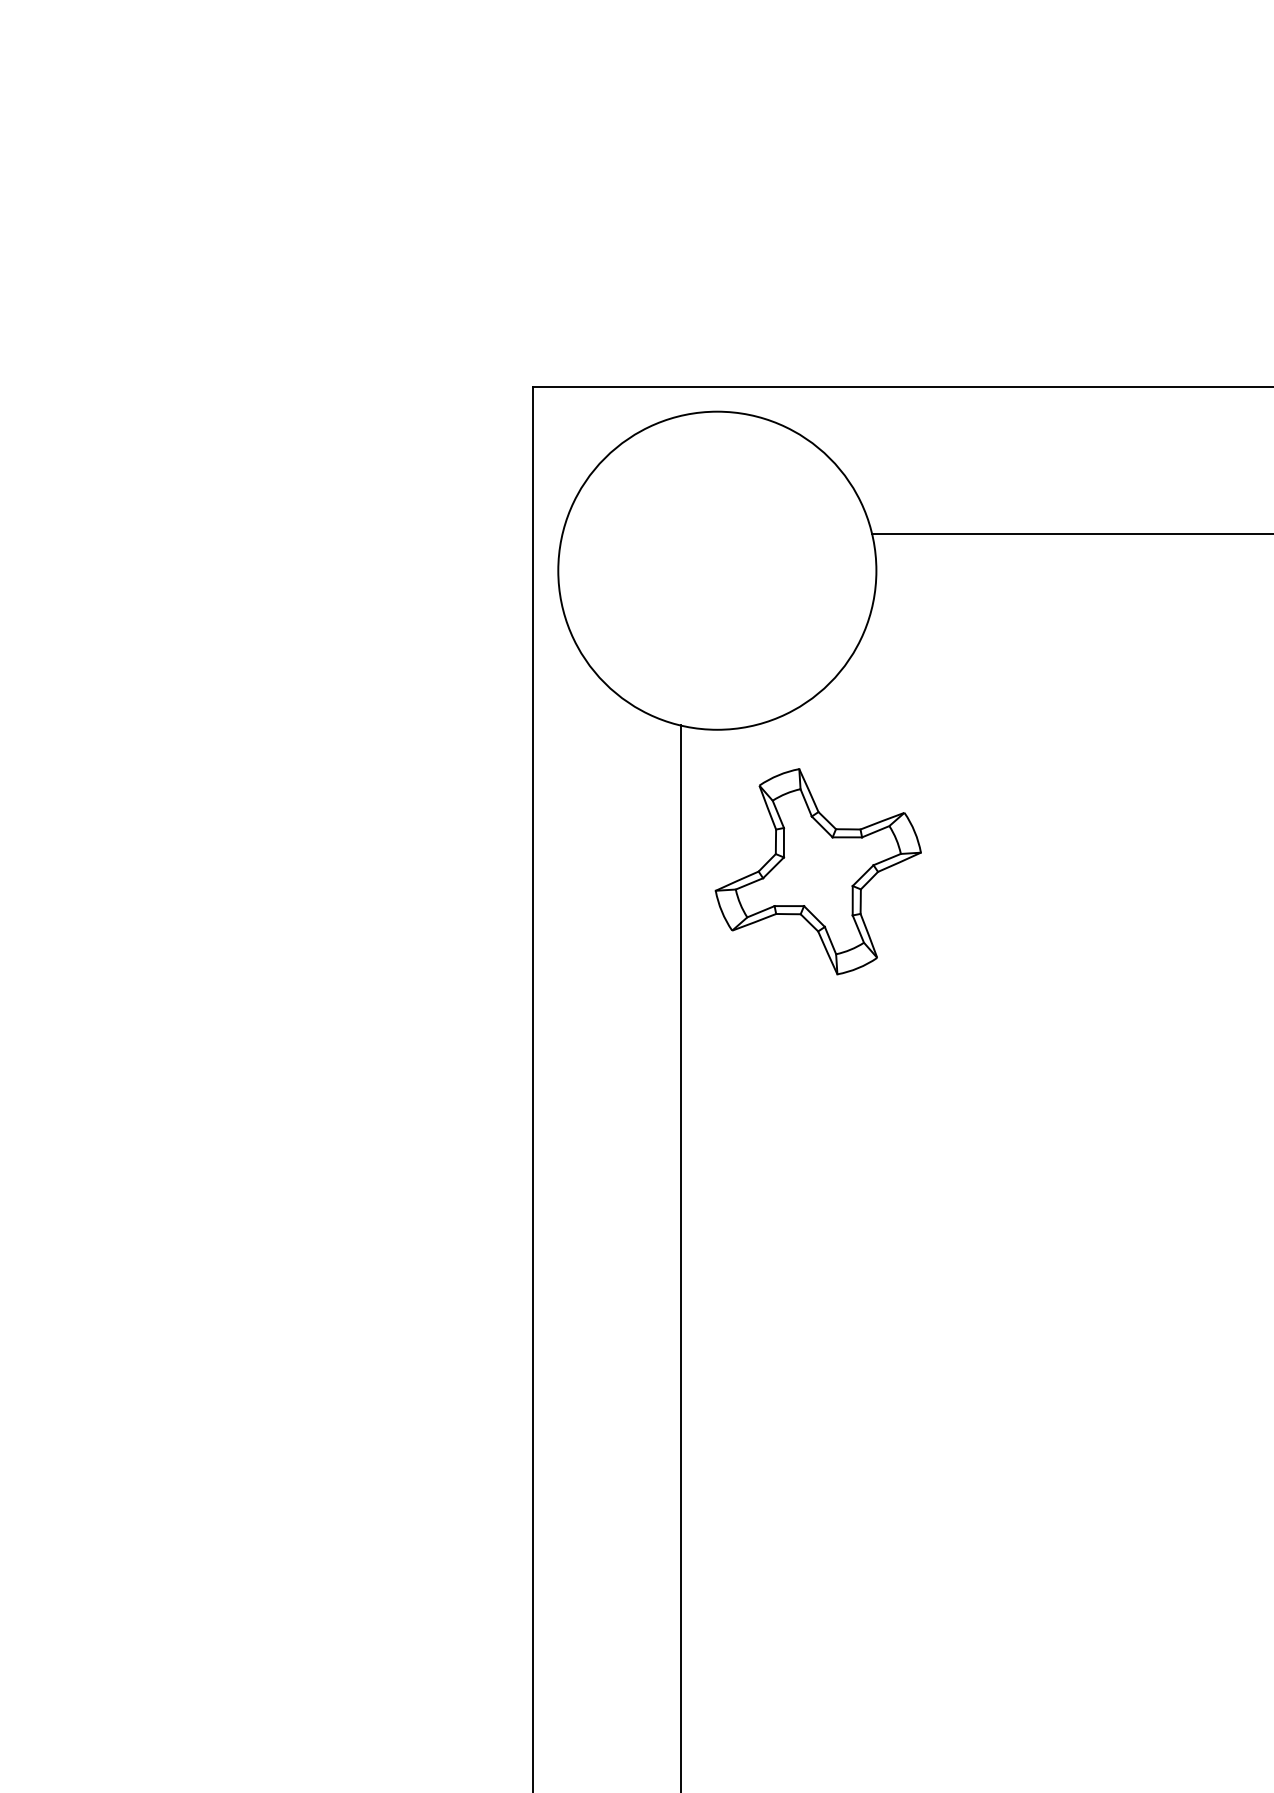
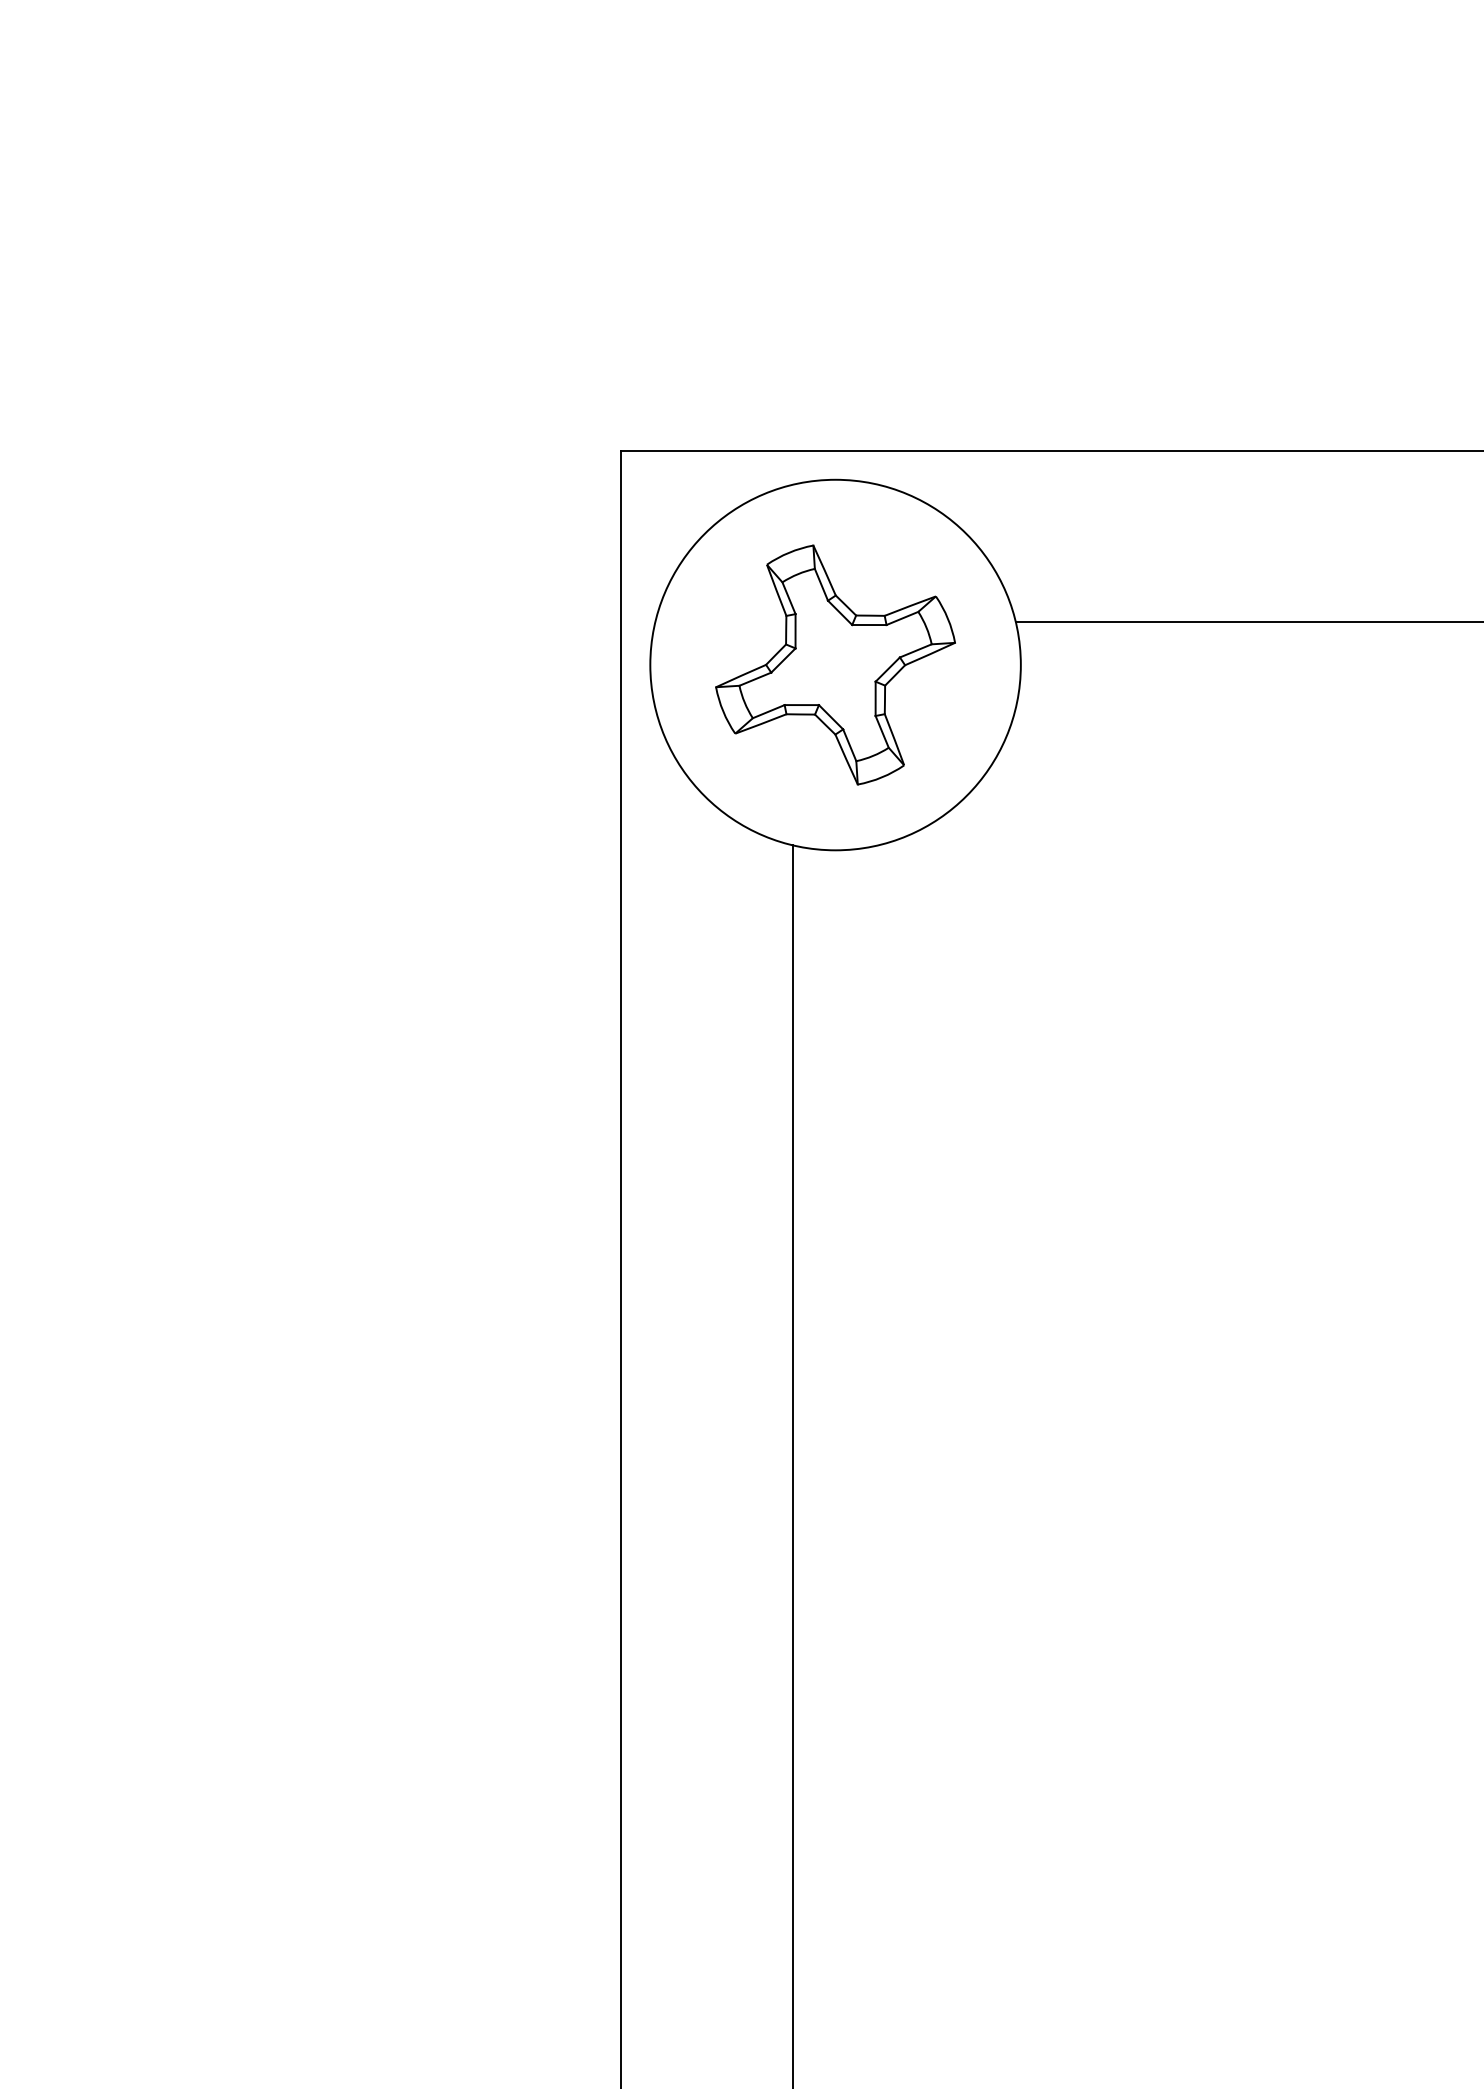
part: (817, 871) -> (834, 664), moved

